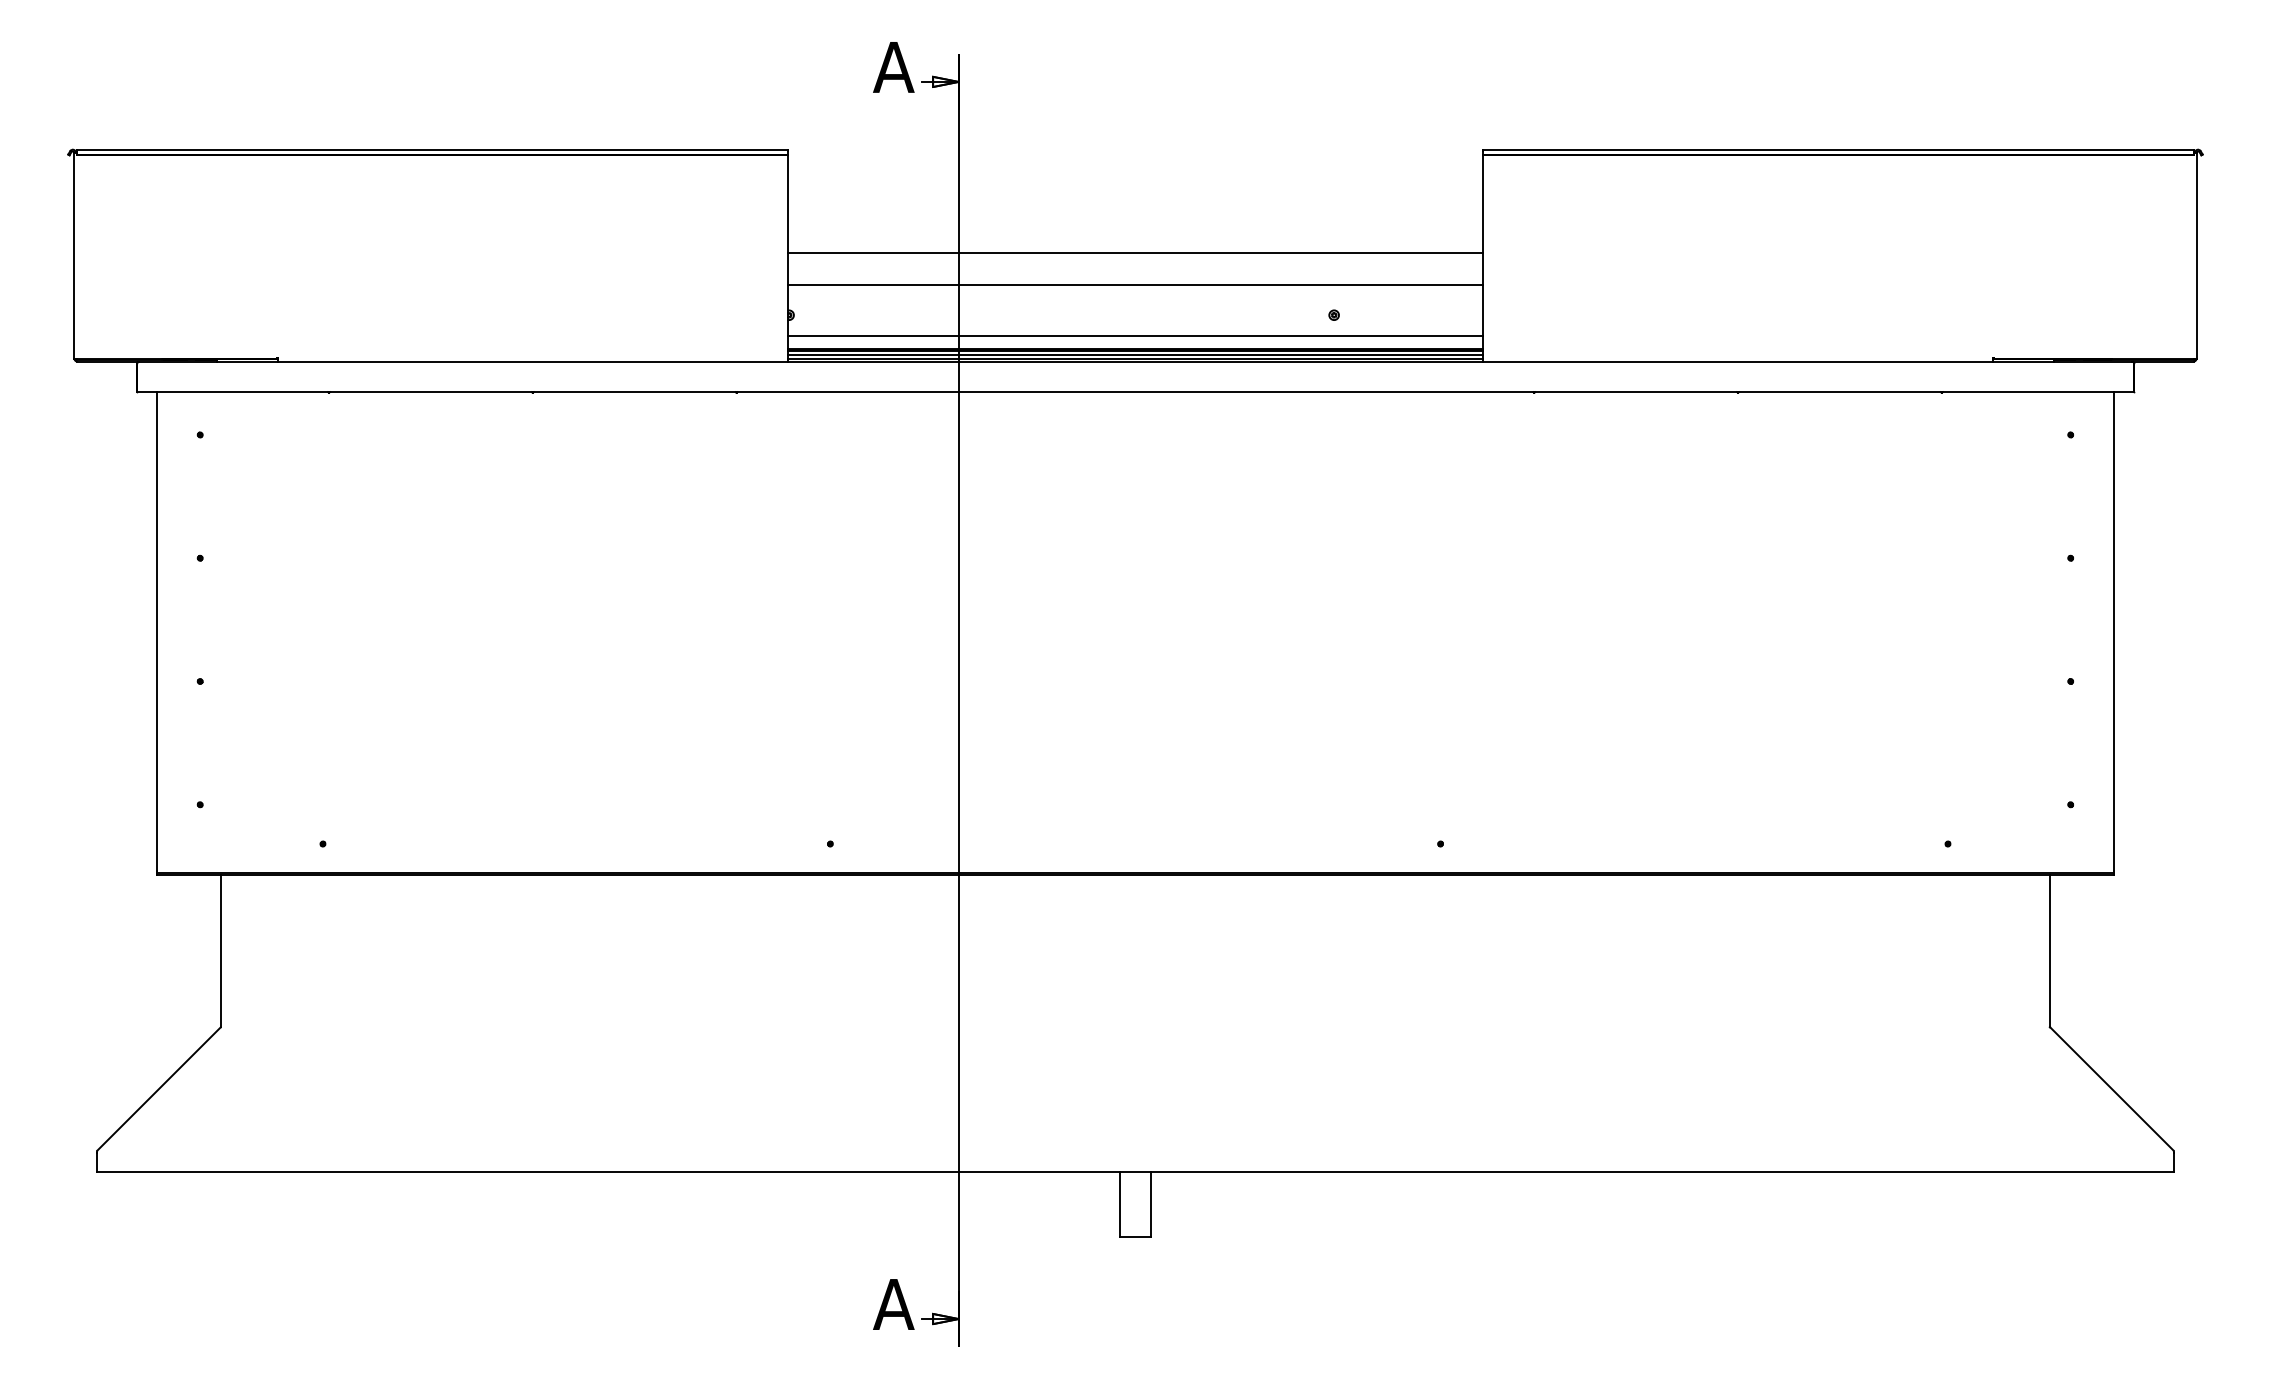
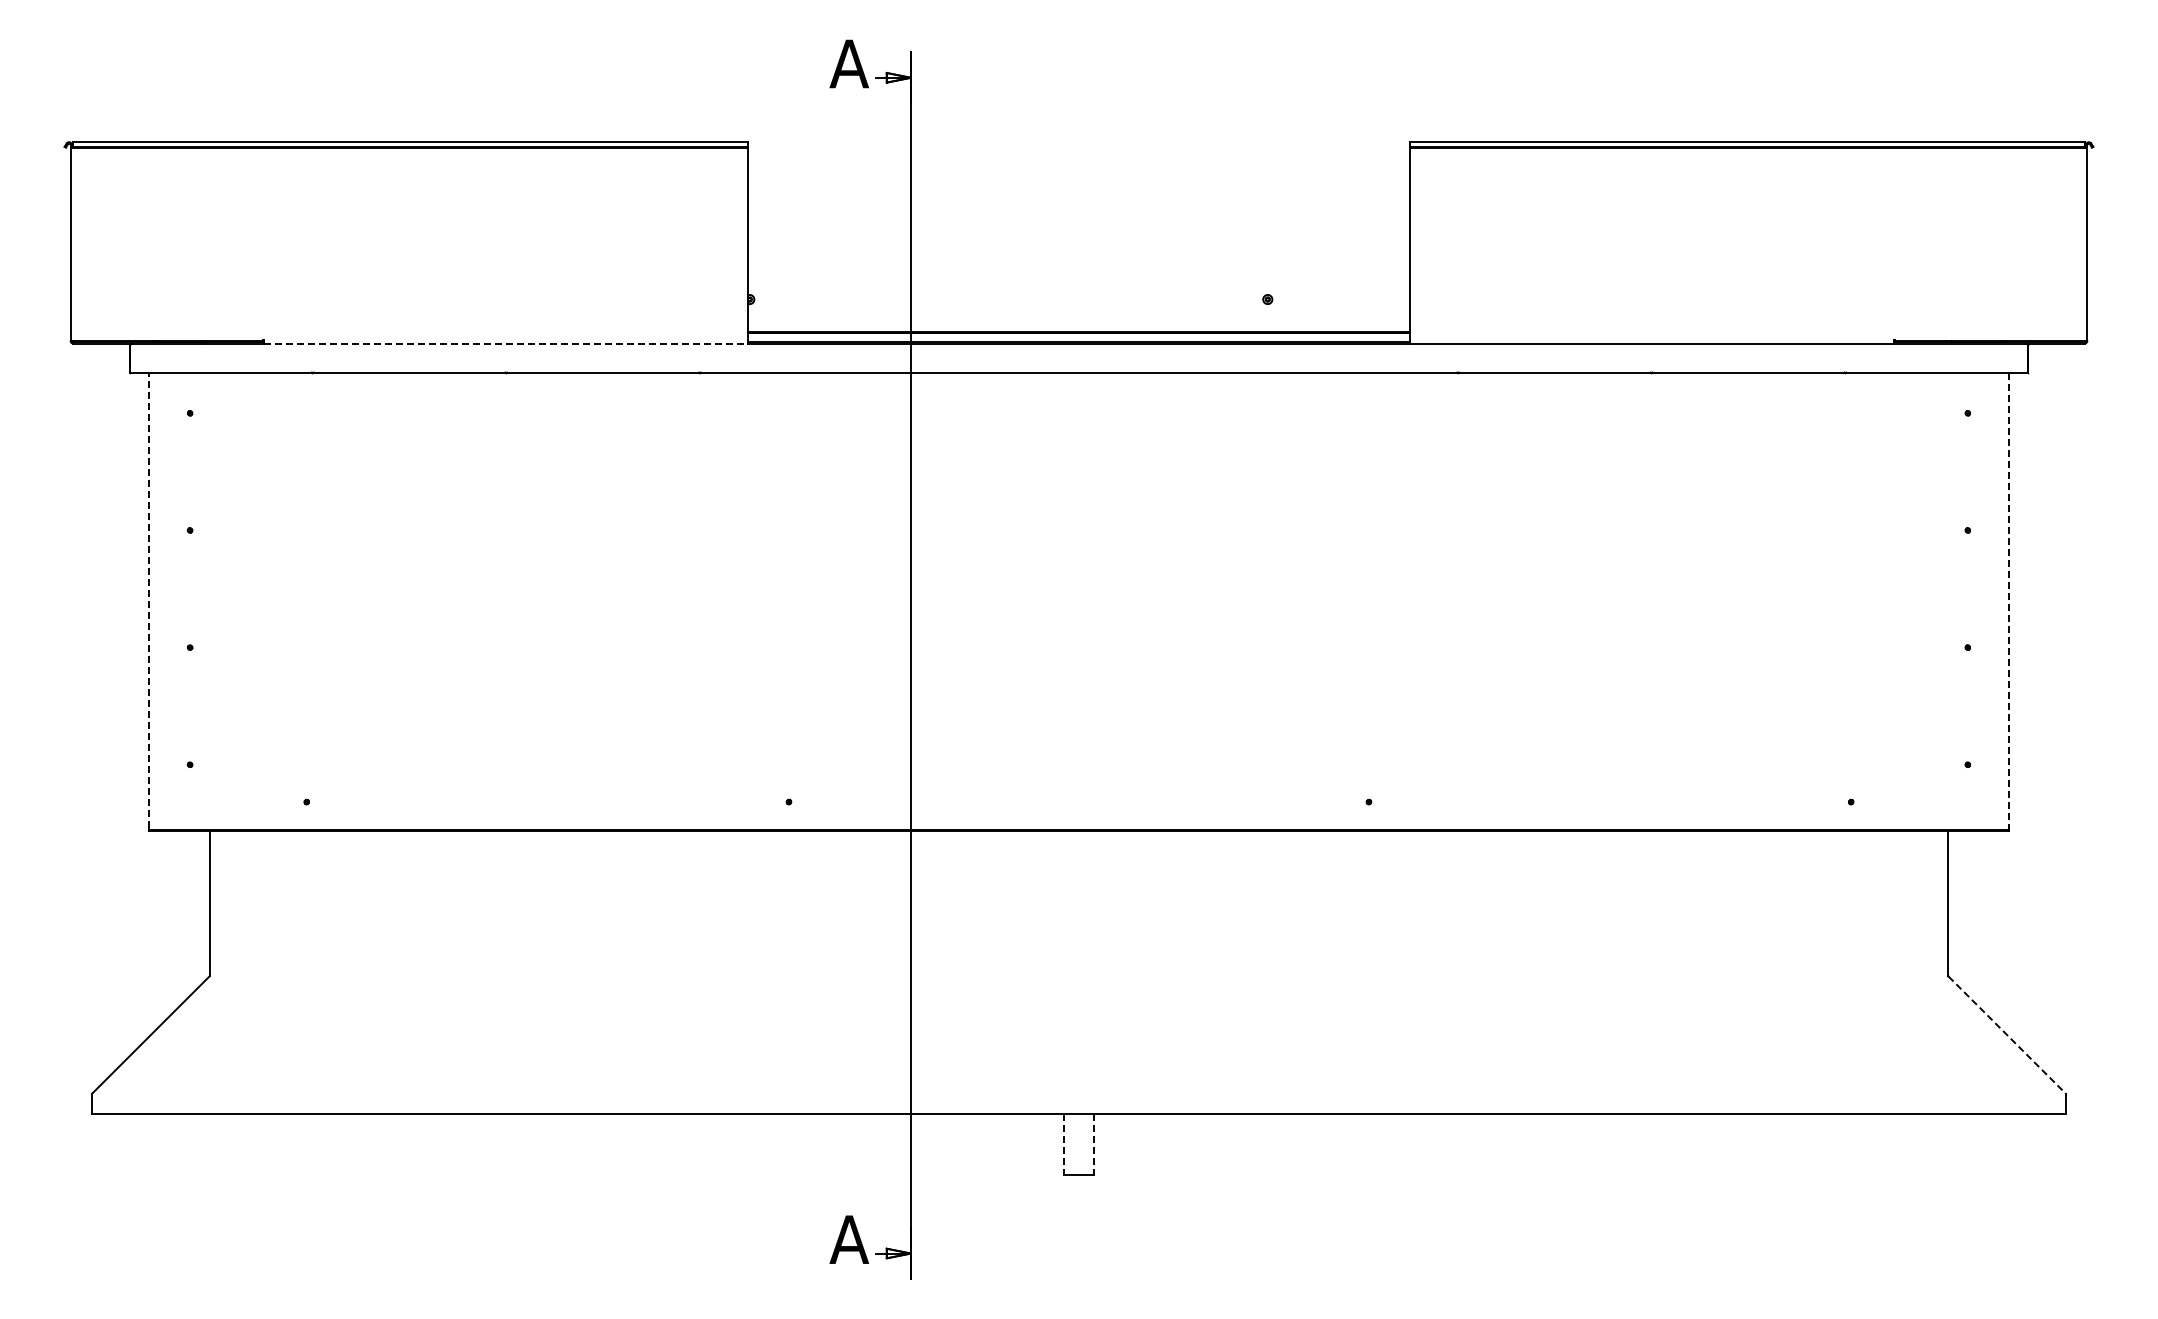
line: (1134, 253) -> (1078, 240), removed
line: (1134, 284) -> (1078, 270), removed
line: (1134, 335) -> (1078, 318), removed
line: (1134, 355) -> (1078, 337), removed
line: (533, 361) -> (506, 343), solid -> dashed
line: (157, 631) -> (149, 600), solid -> dashed
line: (2113, 631) -> (2008, 600), solid -> dashed
line: (2112, 1088) -> (2007, 1034), solid -> dashed
line: (1120, 1204) -> (1064, 1144), solid -> dashed
line: (1150, 1204) -> (1093, 1144), solid -> dashed

